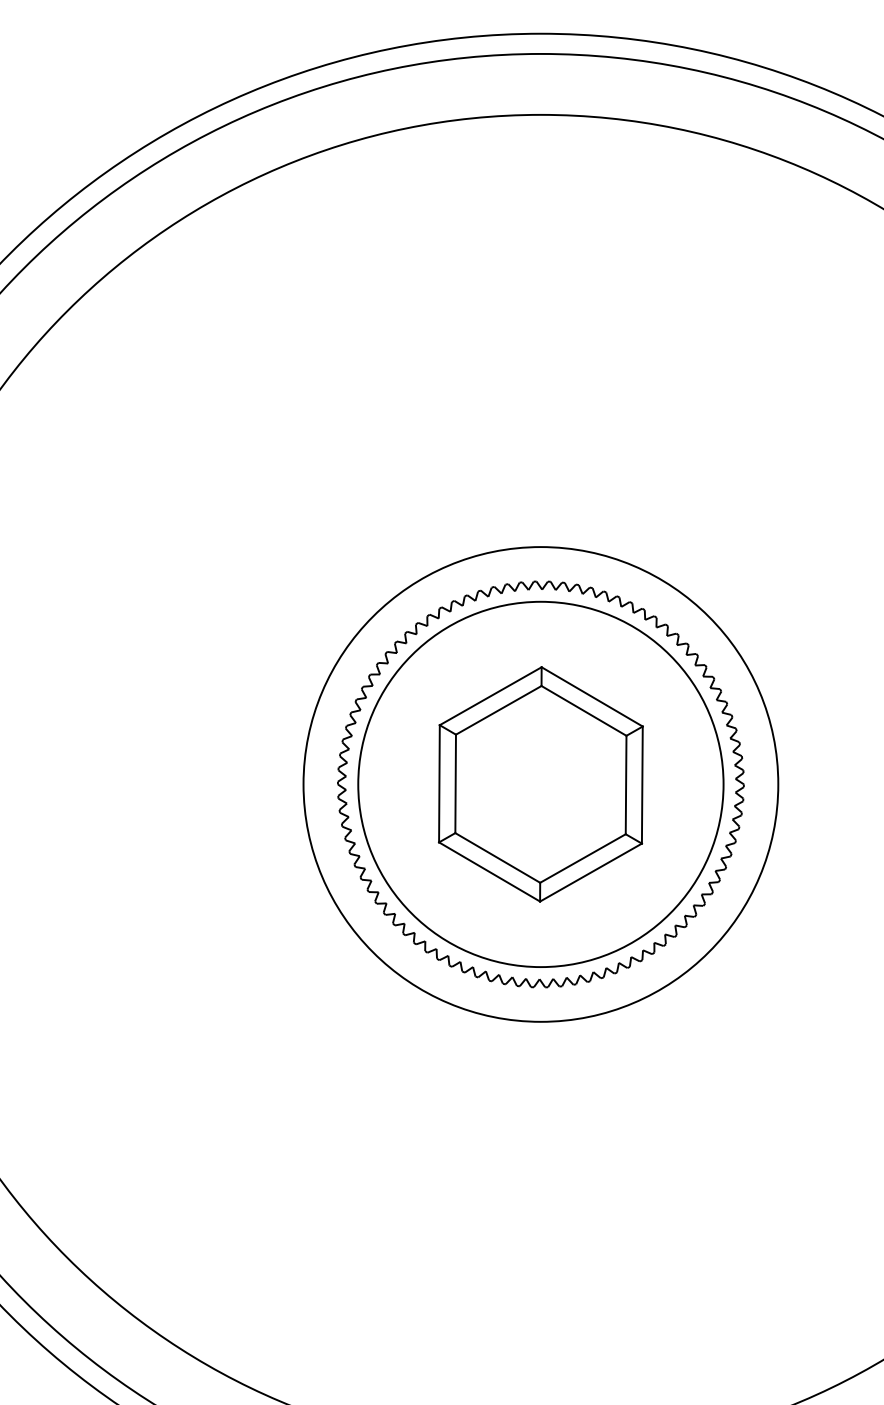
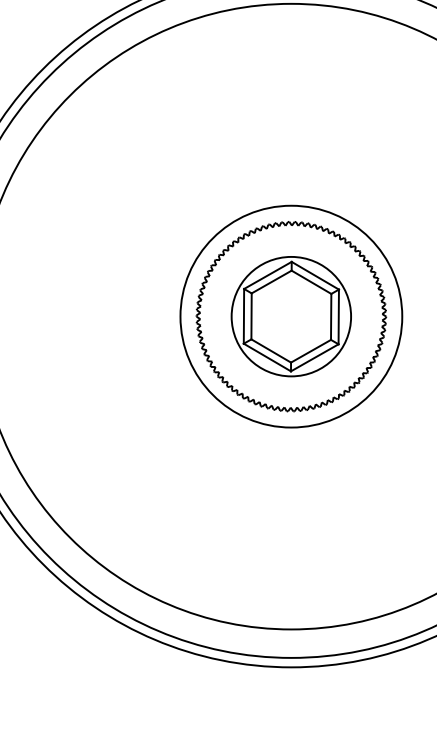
circle: (541, 784) -> (291, 316), size x0.7

